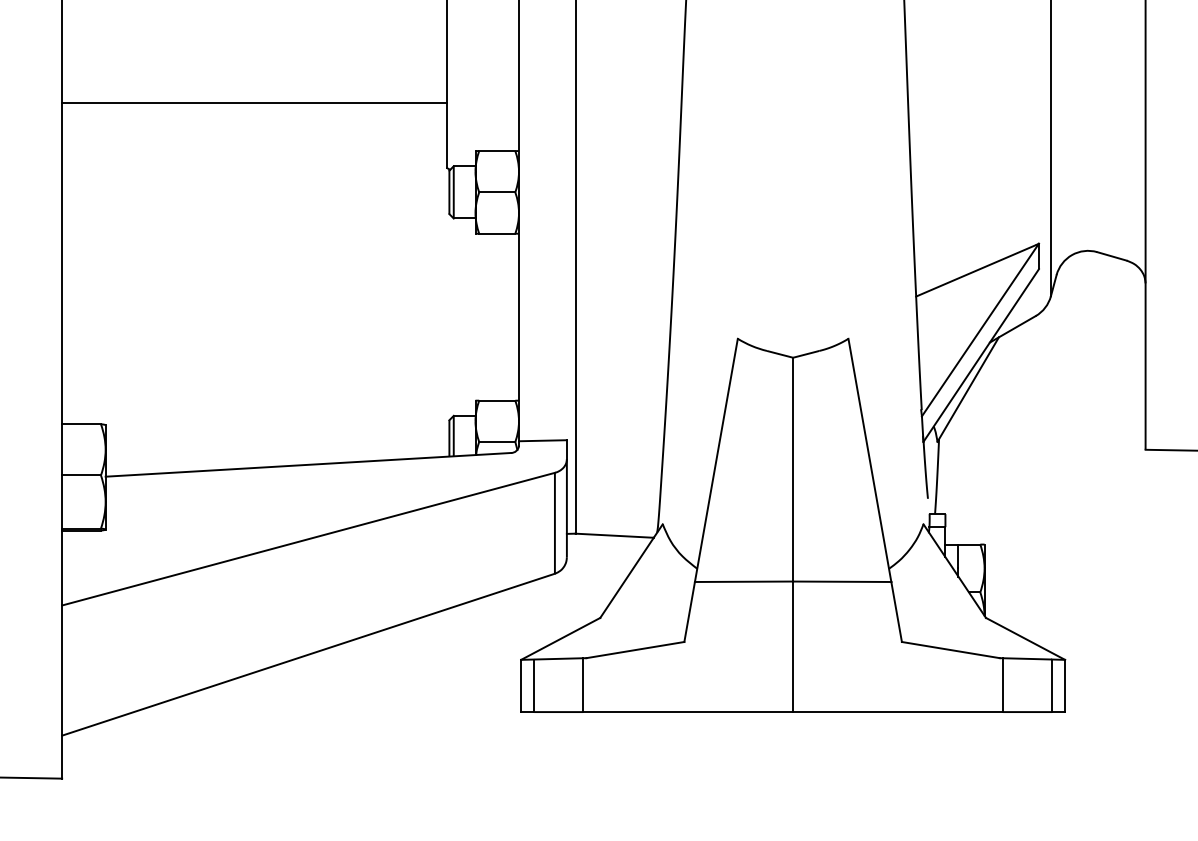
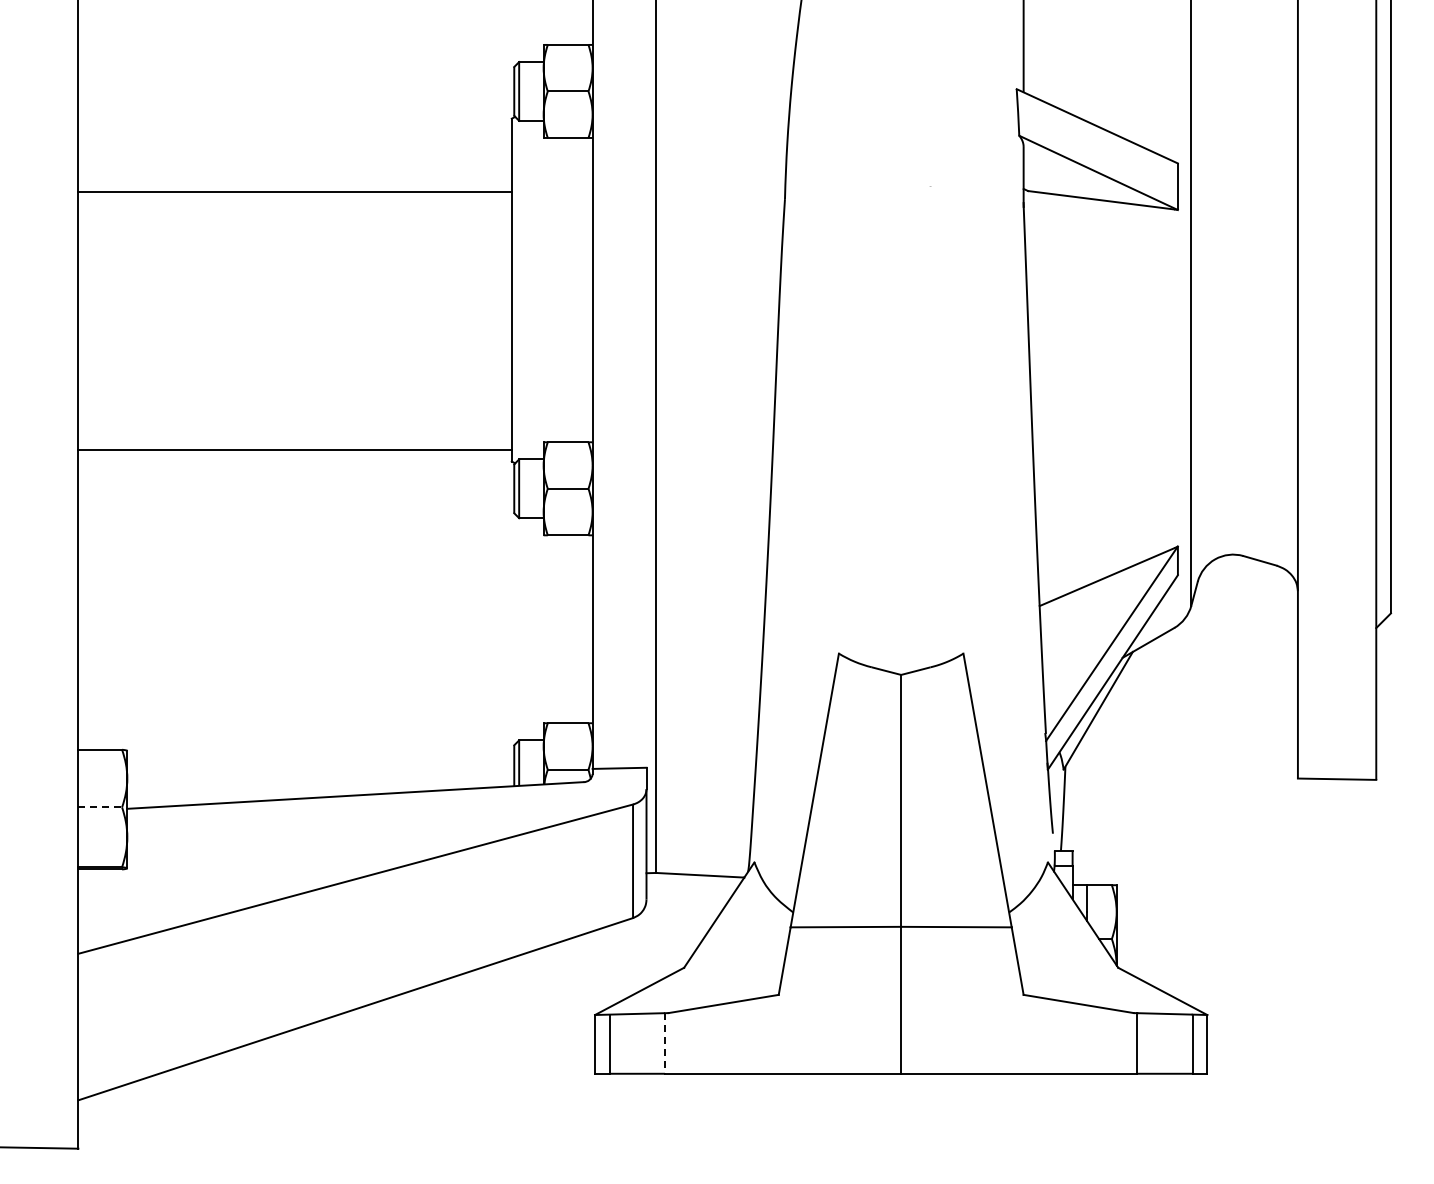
line: (254, 103) -> (294, 450), moved
line: (81, 475) -> (100, 807), solid -> dashed
line: (582, 685) -> (664, 1043), solid -> dashed

